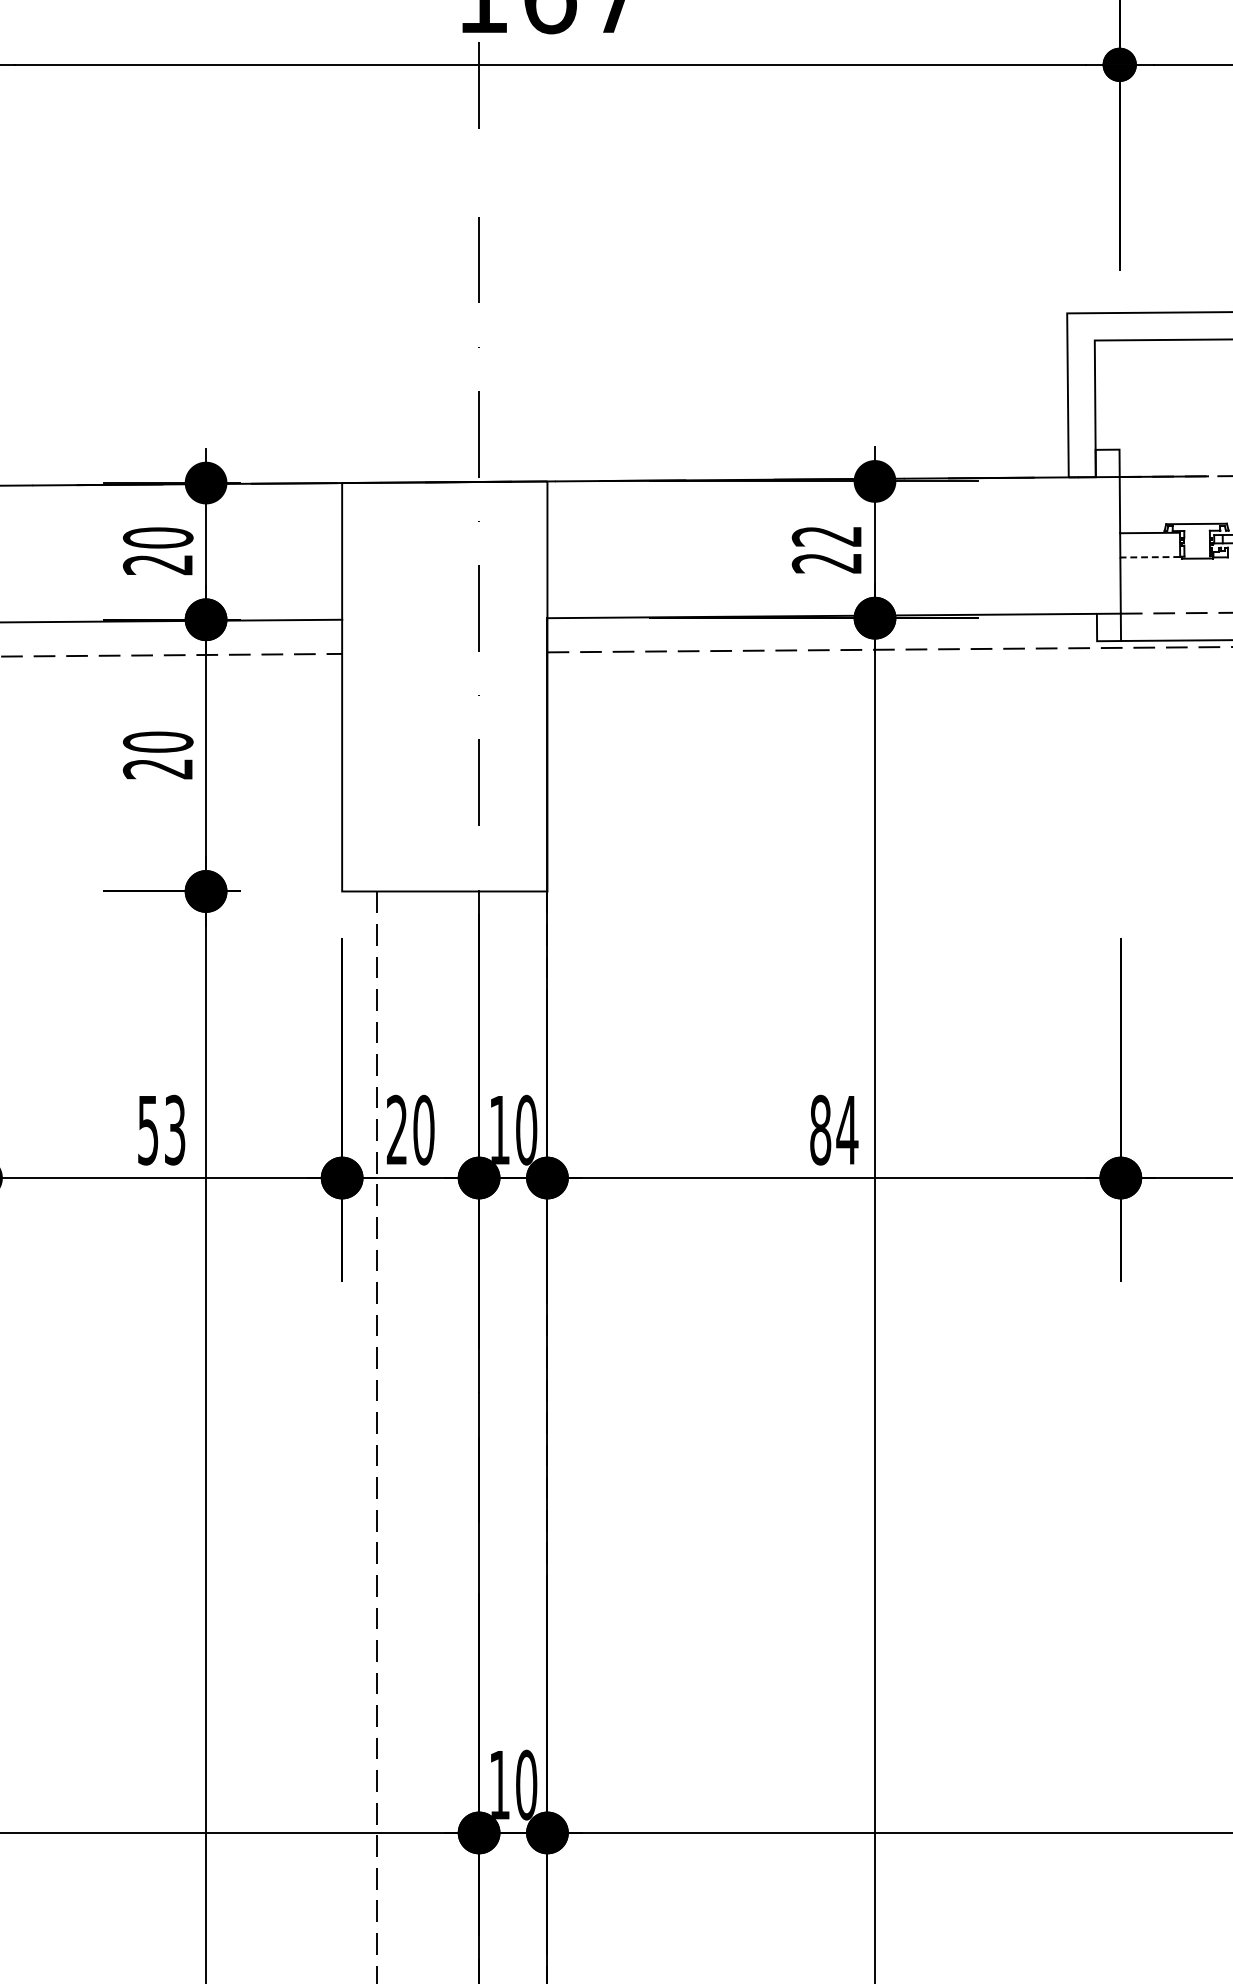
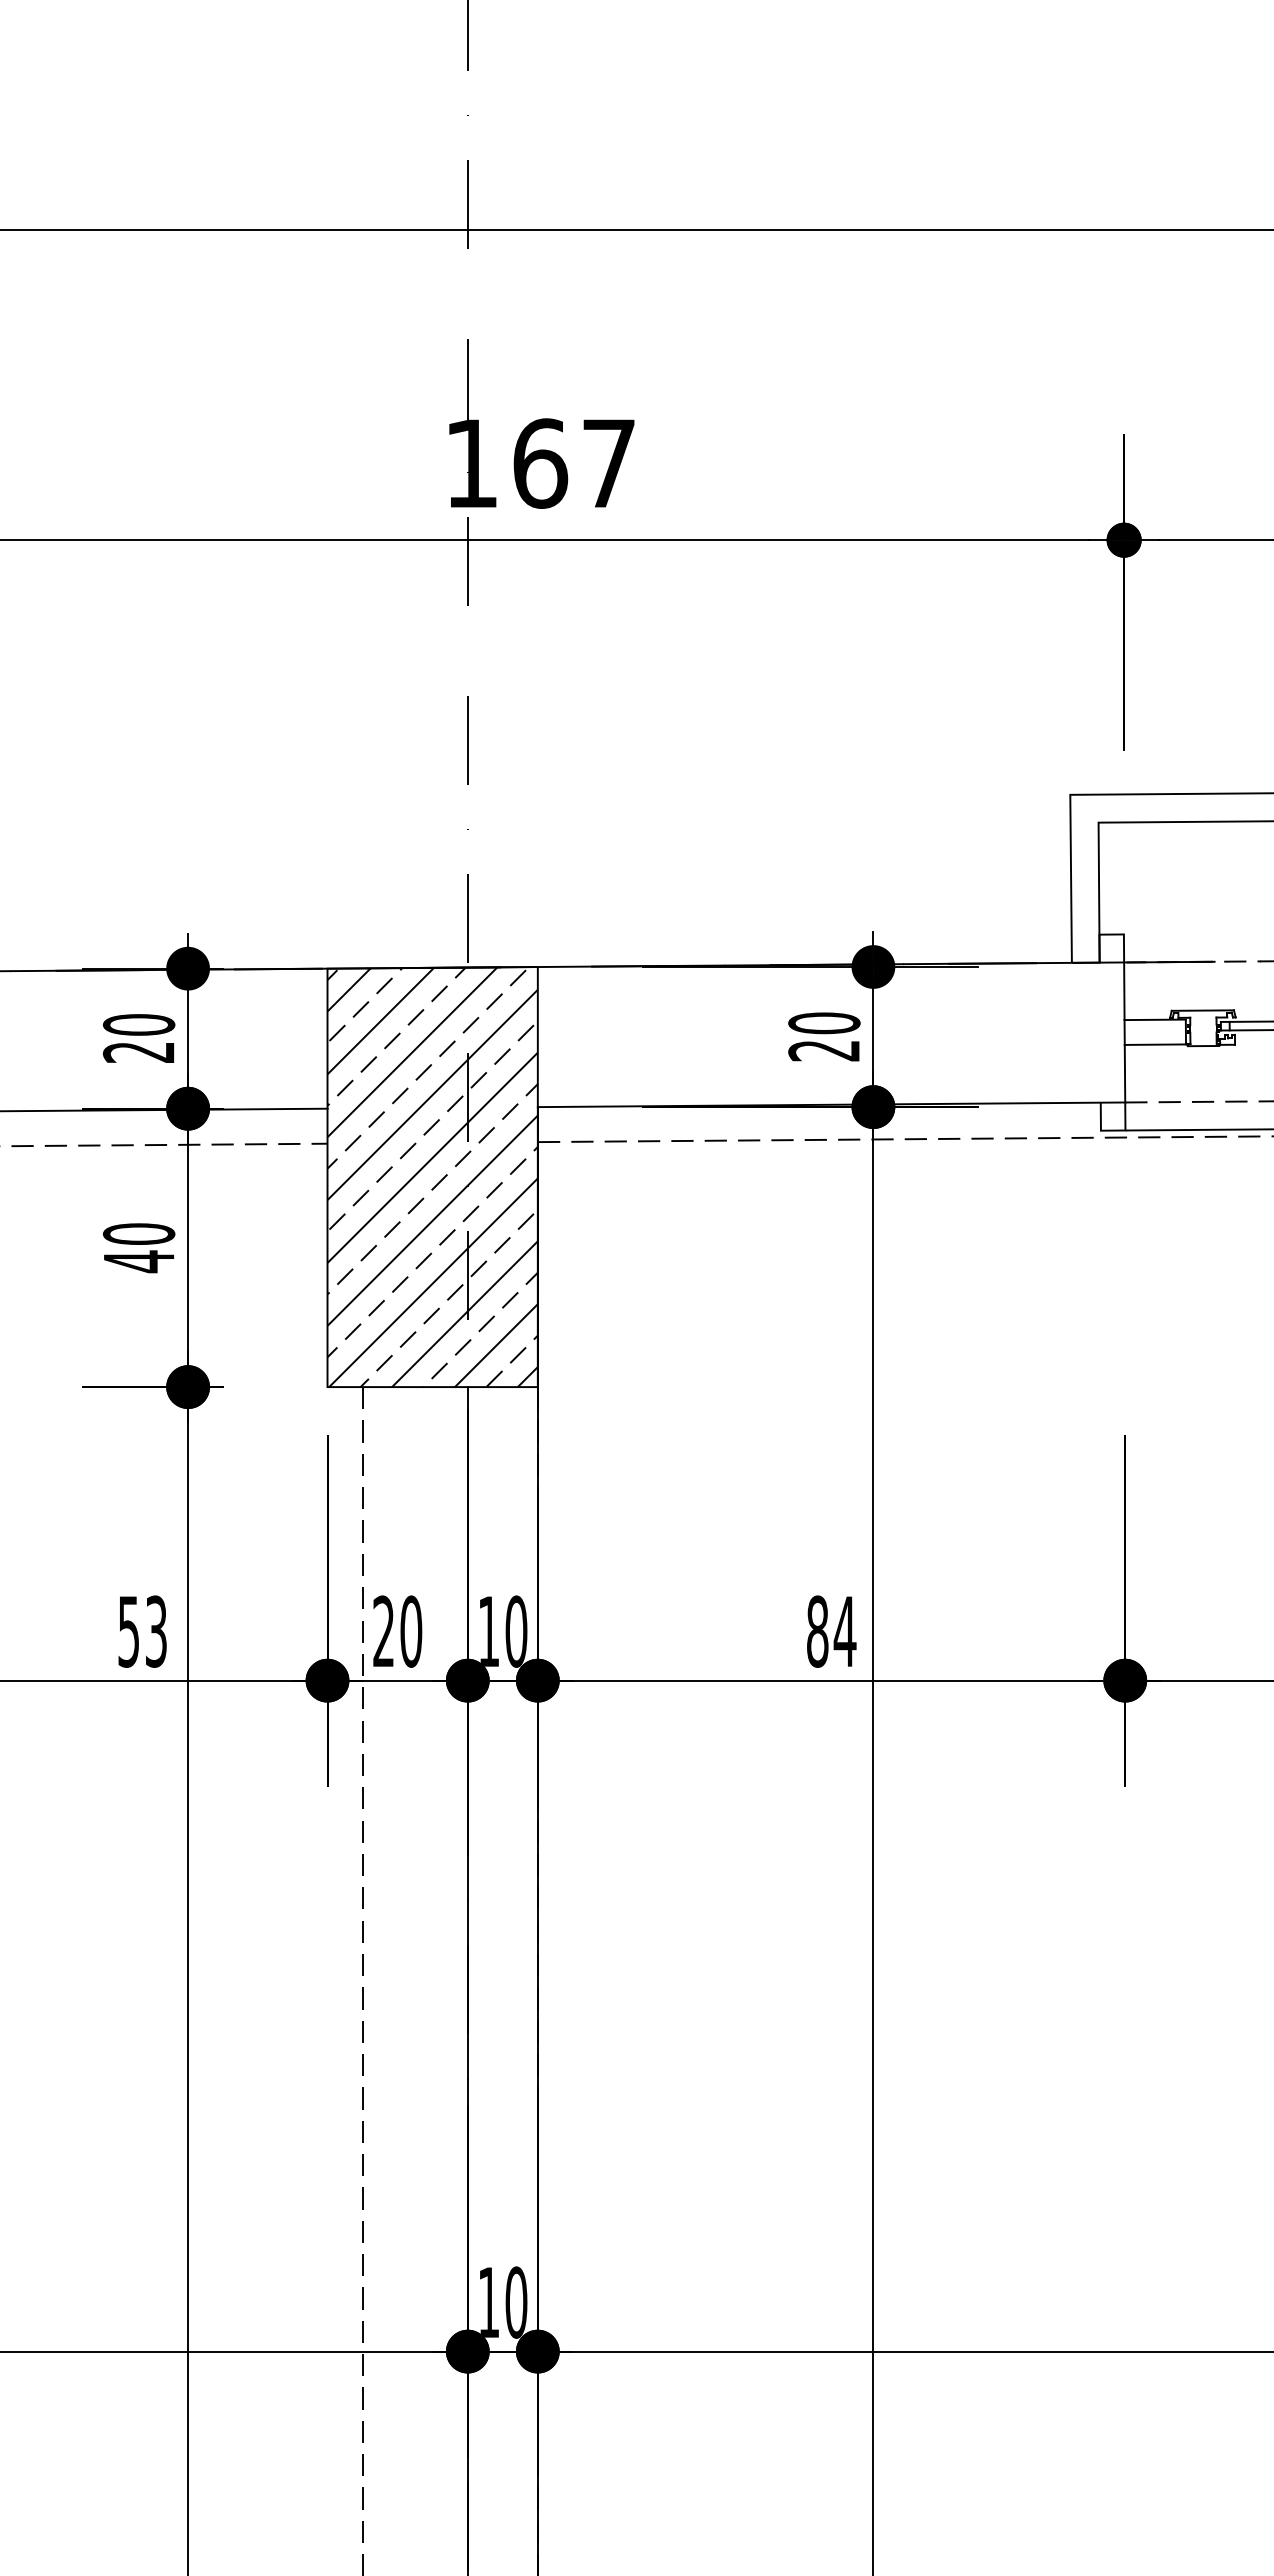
text: (827, 536) -> (824, 1023), 22 -> 20
line: (1150, 557) -> (1155, 1044), dashed -> solid
hatch: (444, 686) -> (432, 1177), added
text: (157, 768) -> (138, 1261), 20 -> 40

